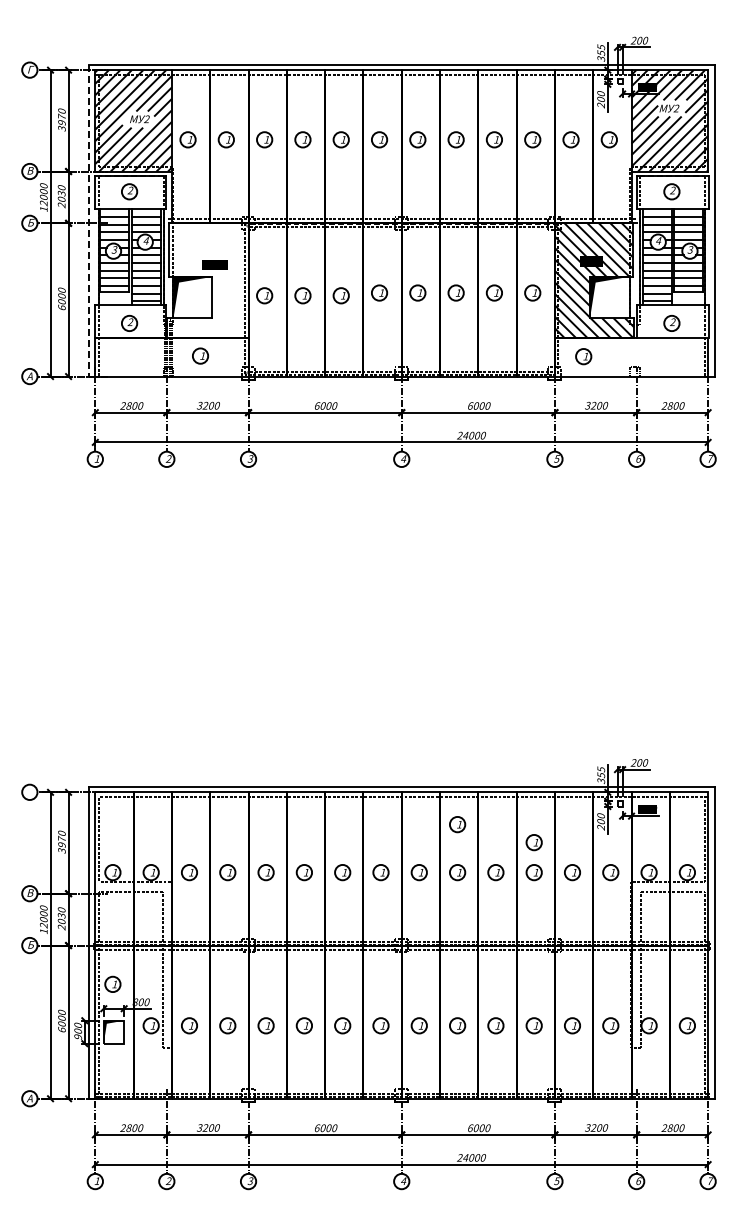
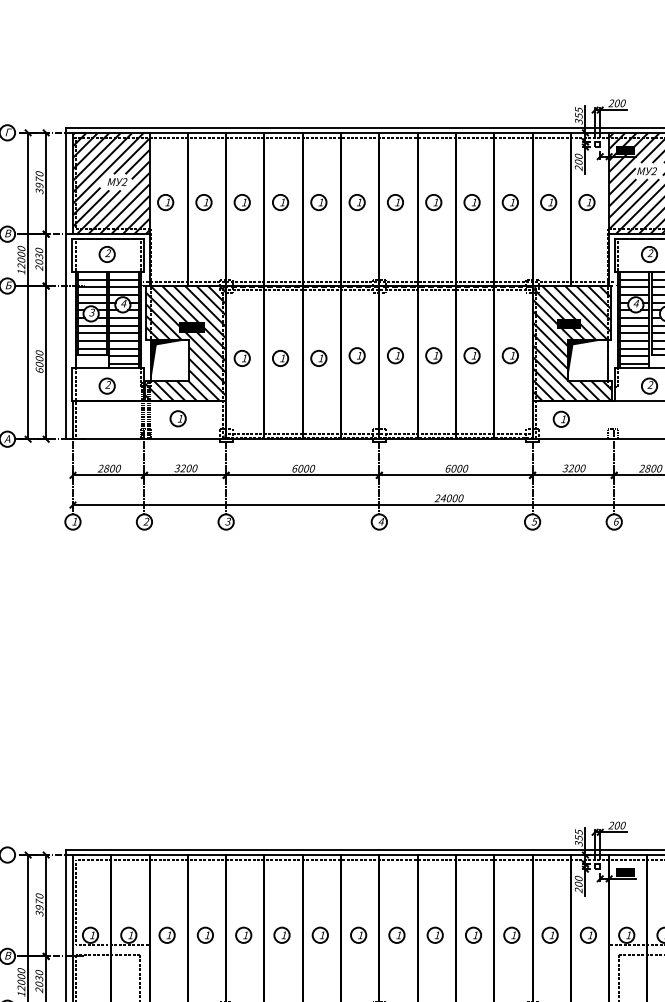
line: (88, 220) -> (66, 283), dashed -> solid
hatch: (207, 280) -> (185, 343), added
part: (457, 824) -> (435, 887), removed
part: (533, 842) -> (511, 905), removed

